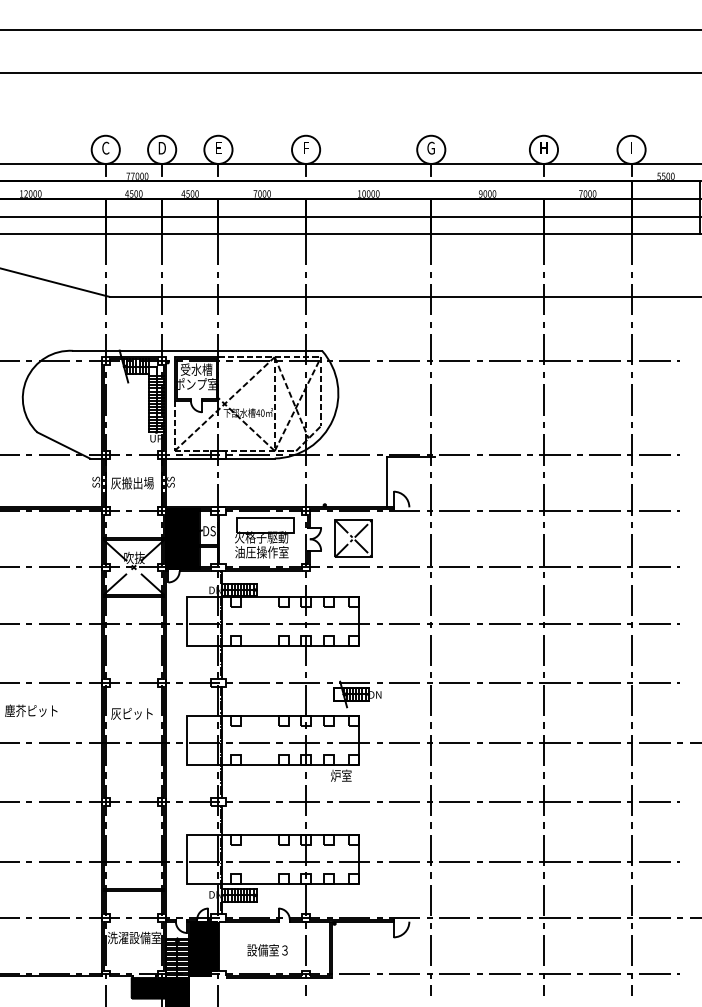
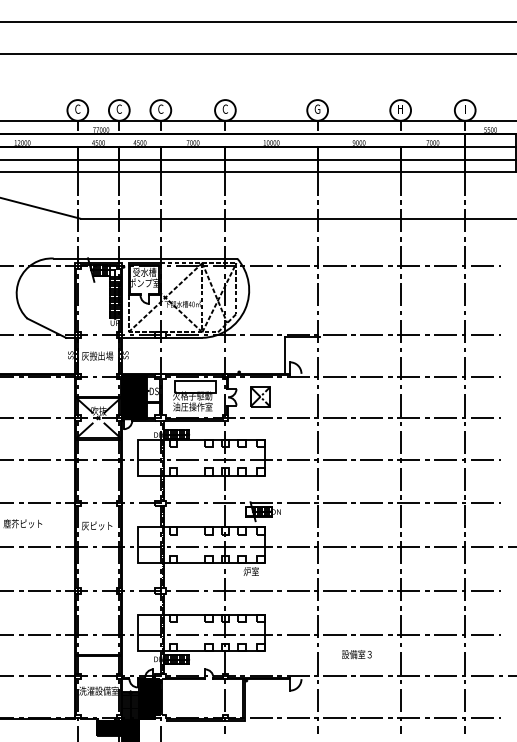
text: (161, 147) -> (118, 108), D -> C
text: (218, 147) -> (160, 108), E -> C
text: (305, 147) -> (224, 108), F -> C
part: (353, 538) -> (260, 396), size x0.7
text: (267, 950) -> (356, 654), moved

